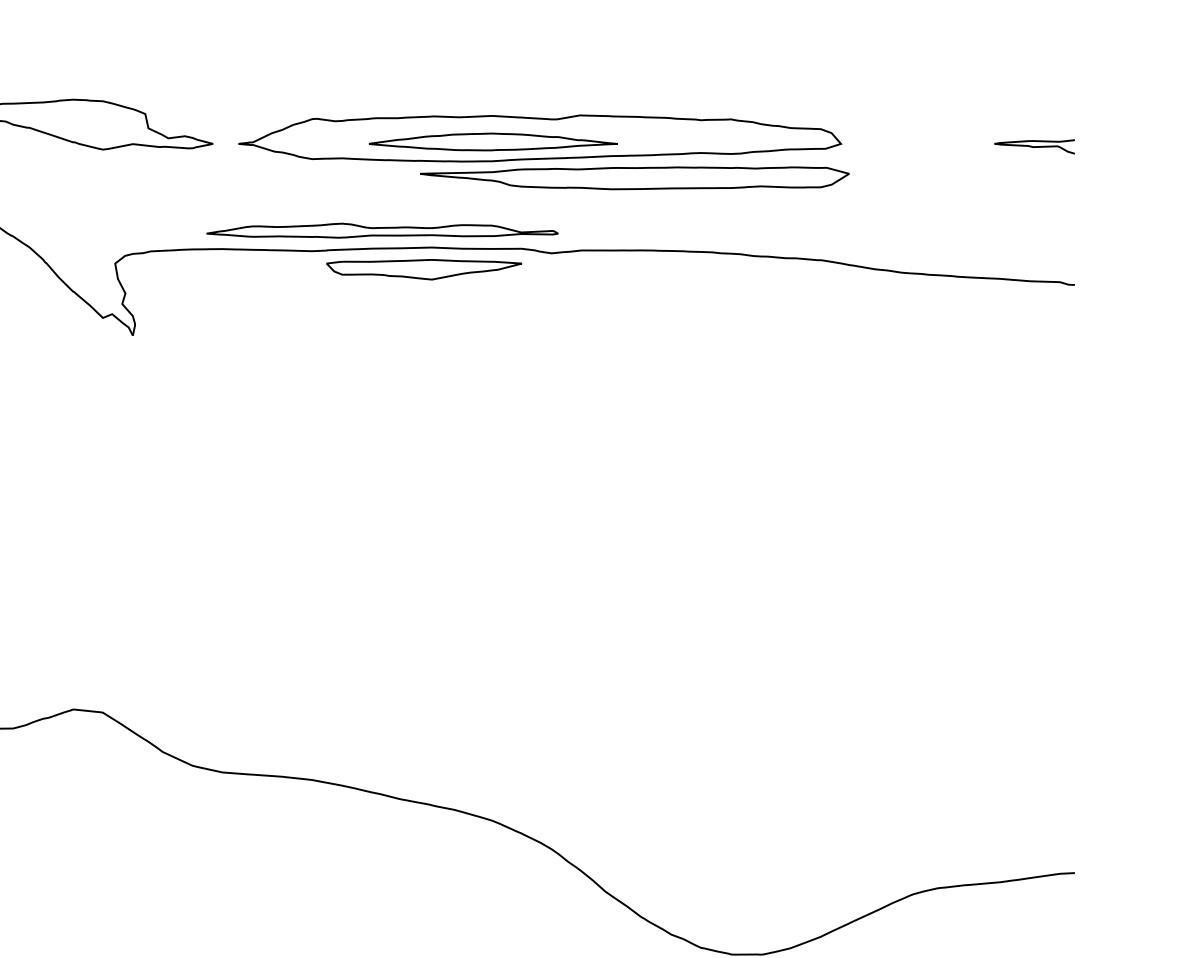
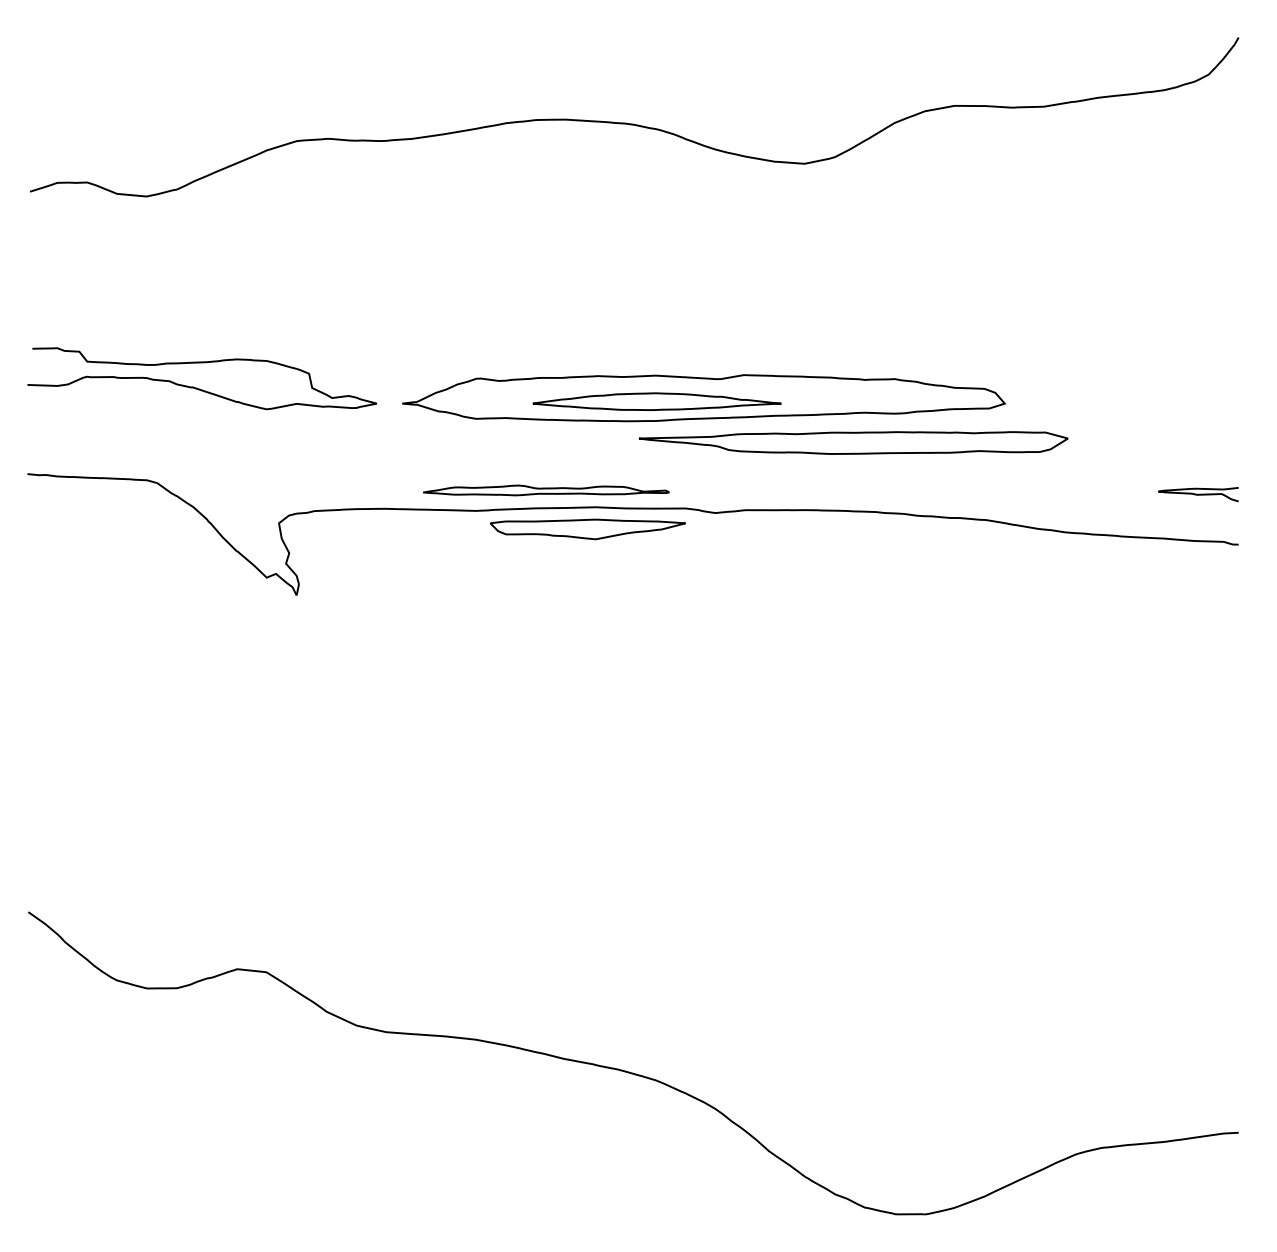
curve: (1034, 146) -> (1198, 494), moved
part: (634, 177) -> (853, 442), moved
part: (382, 230) -> (546, 490), size x0.7

